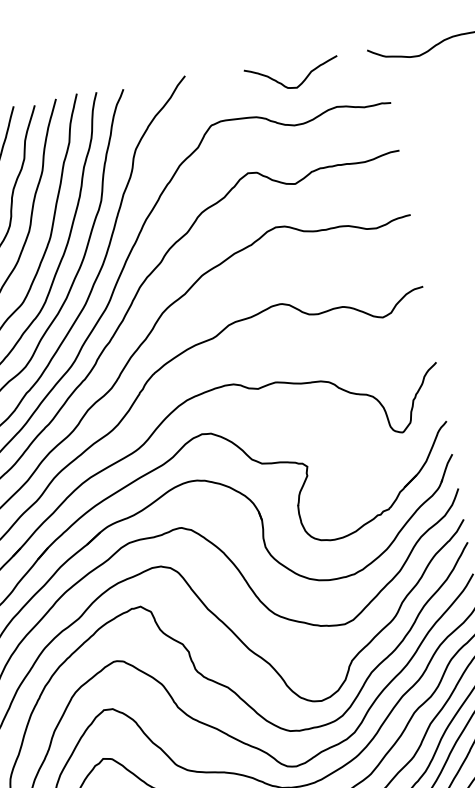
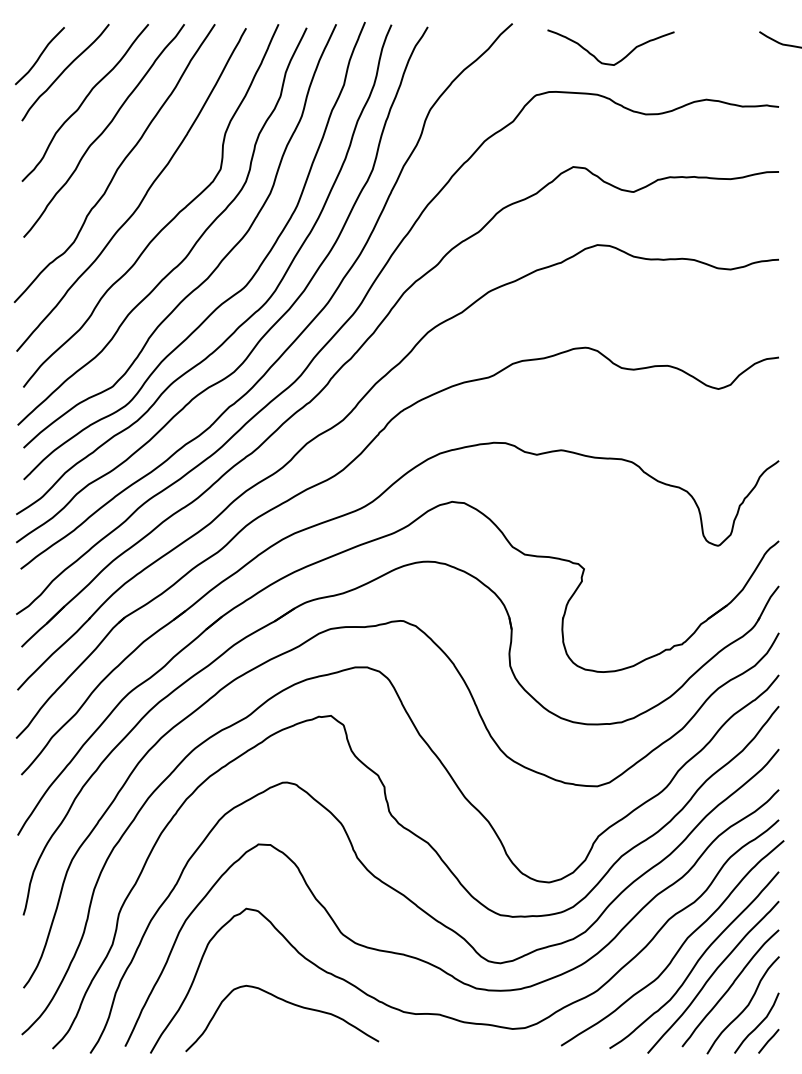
curve: (301, 82) -> (620, 59), moved

